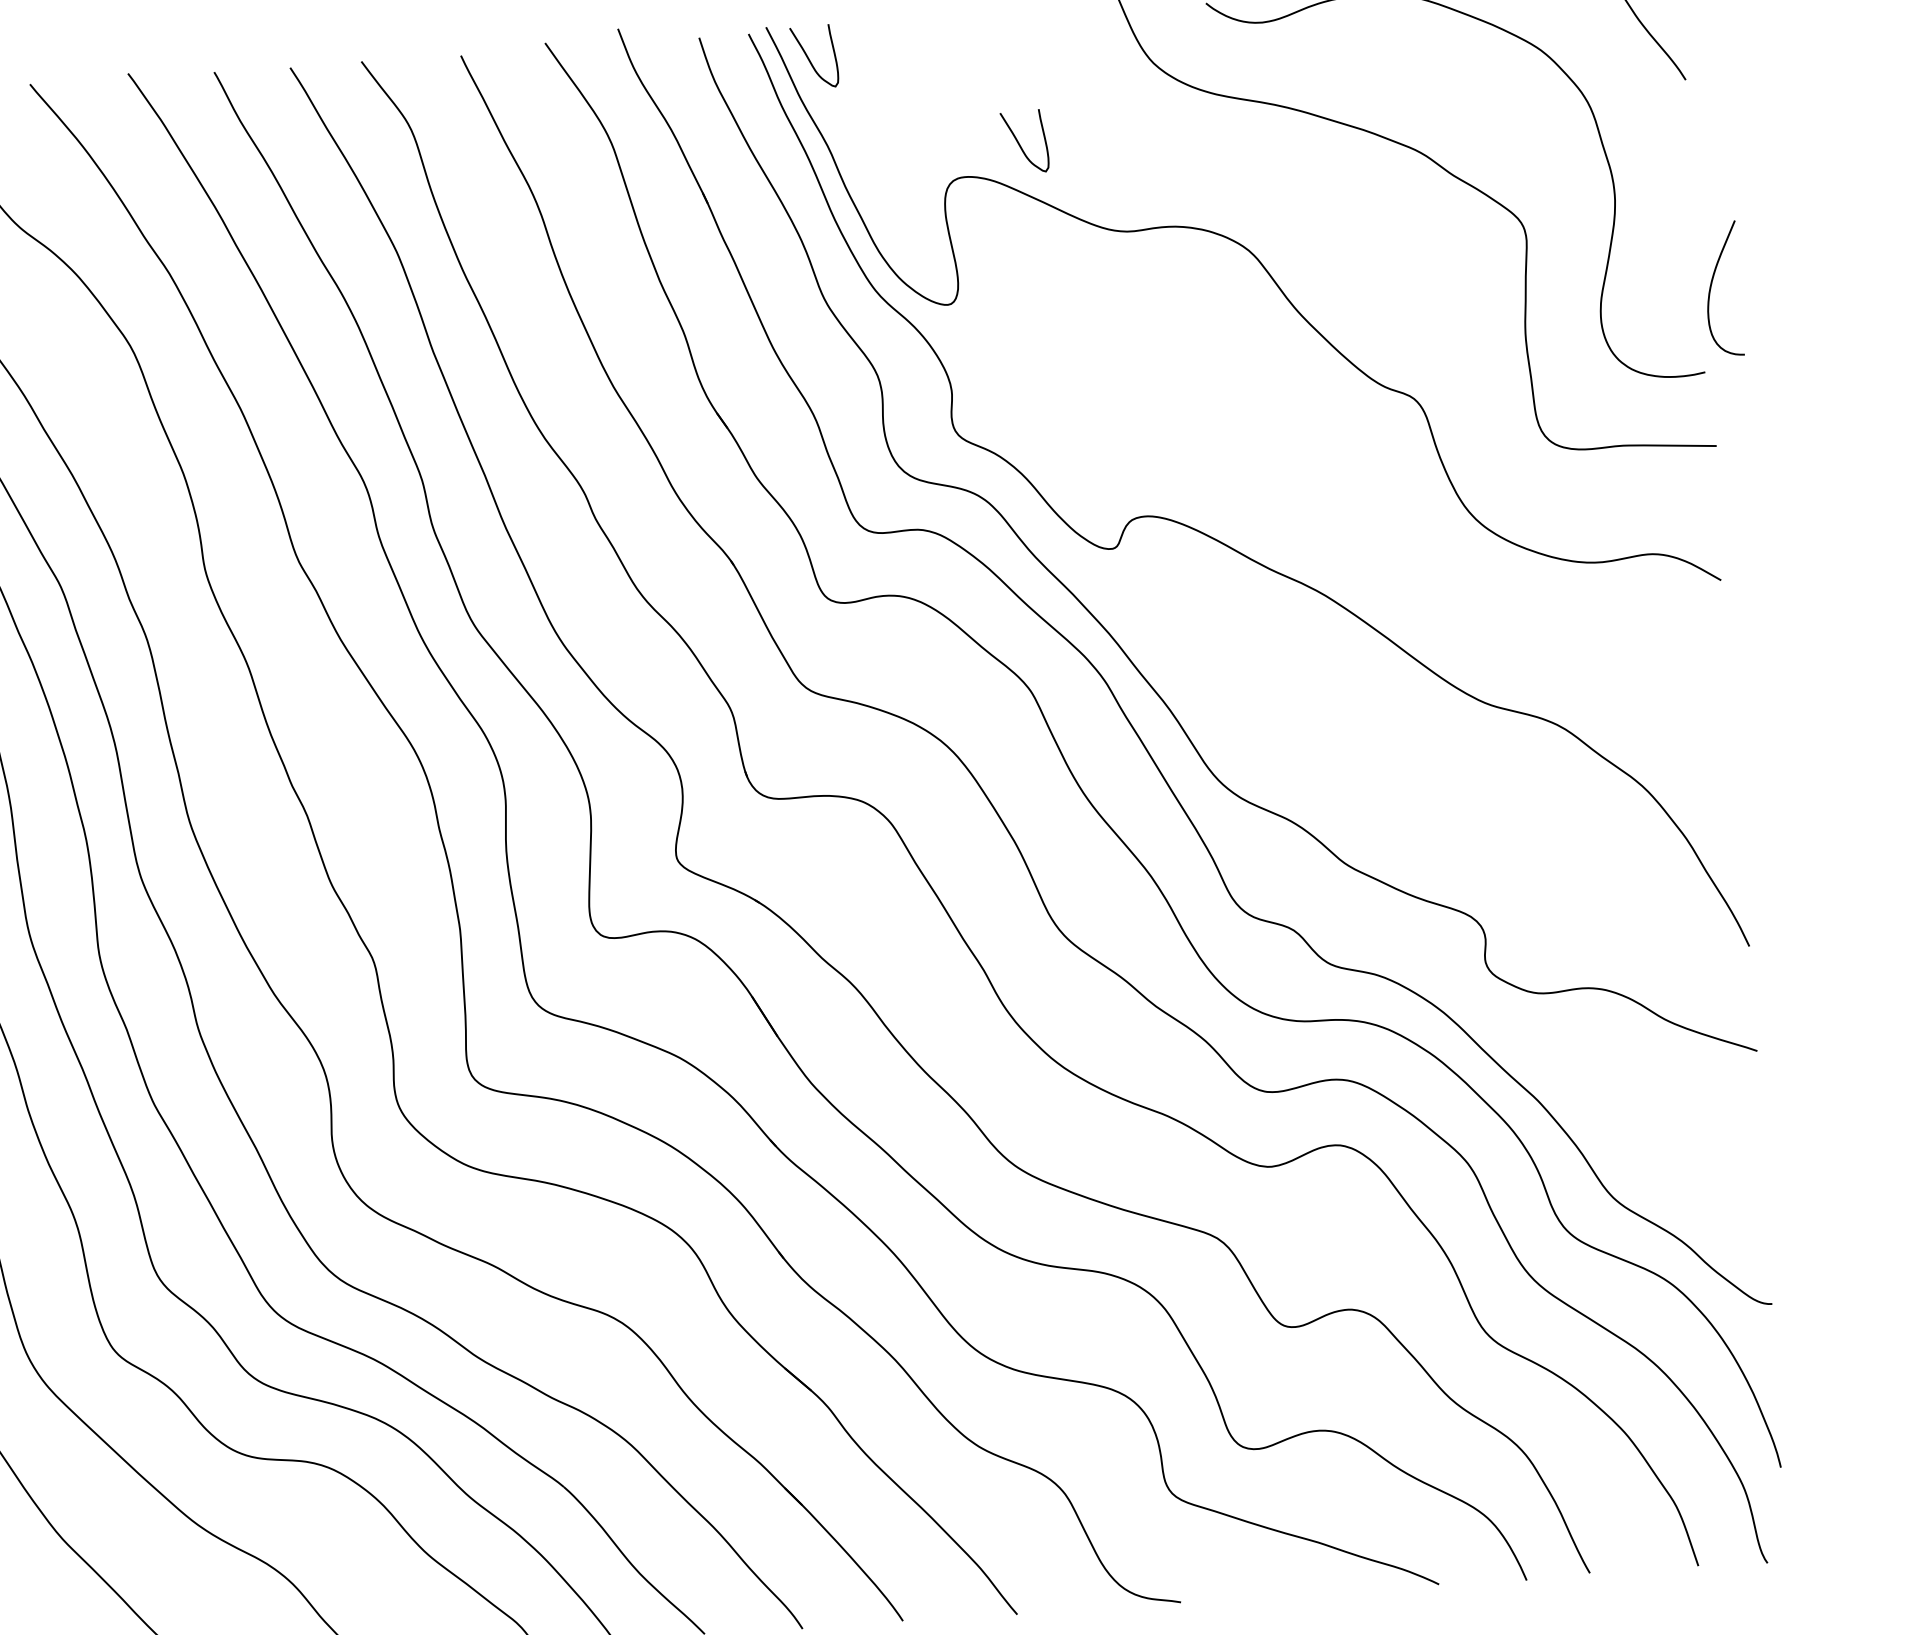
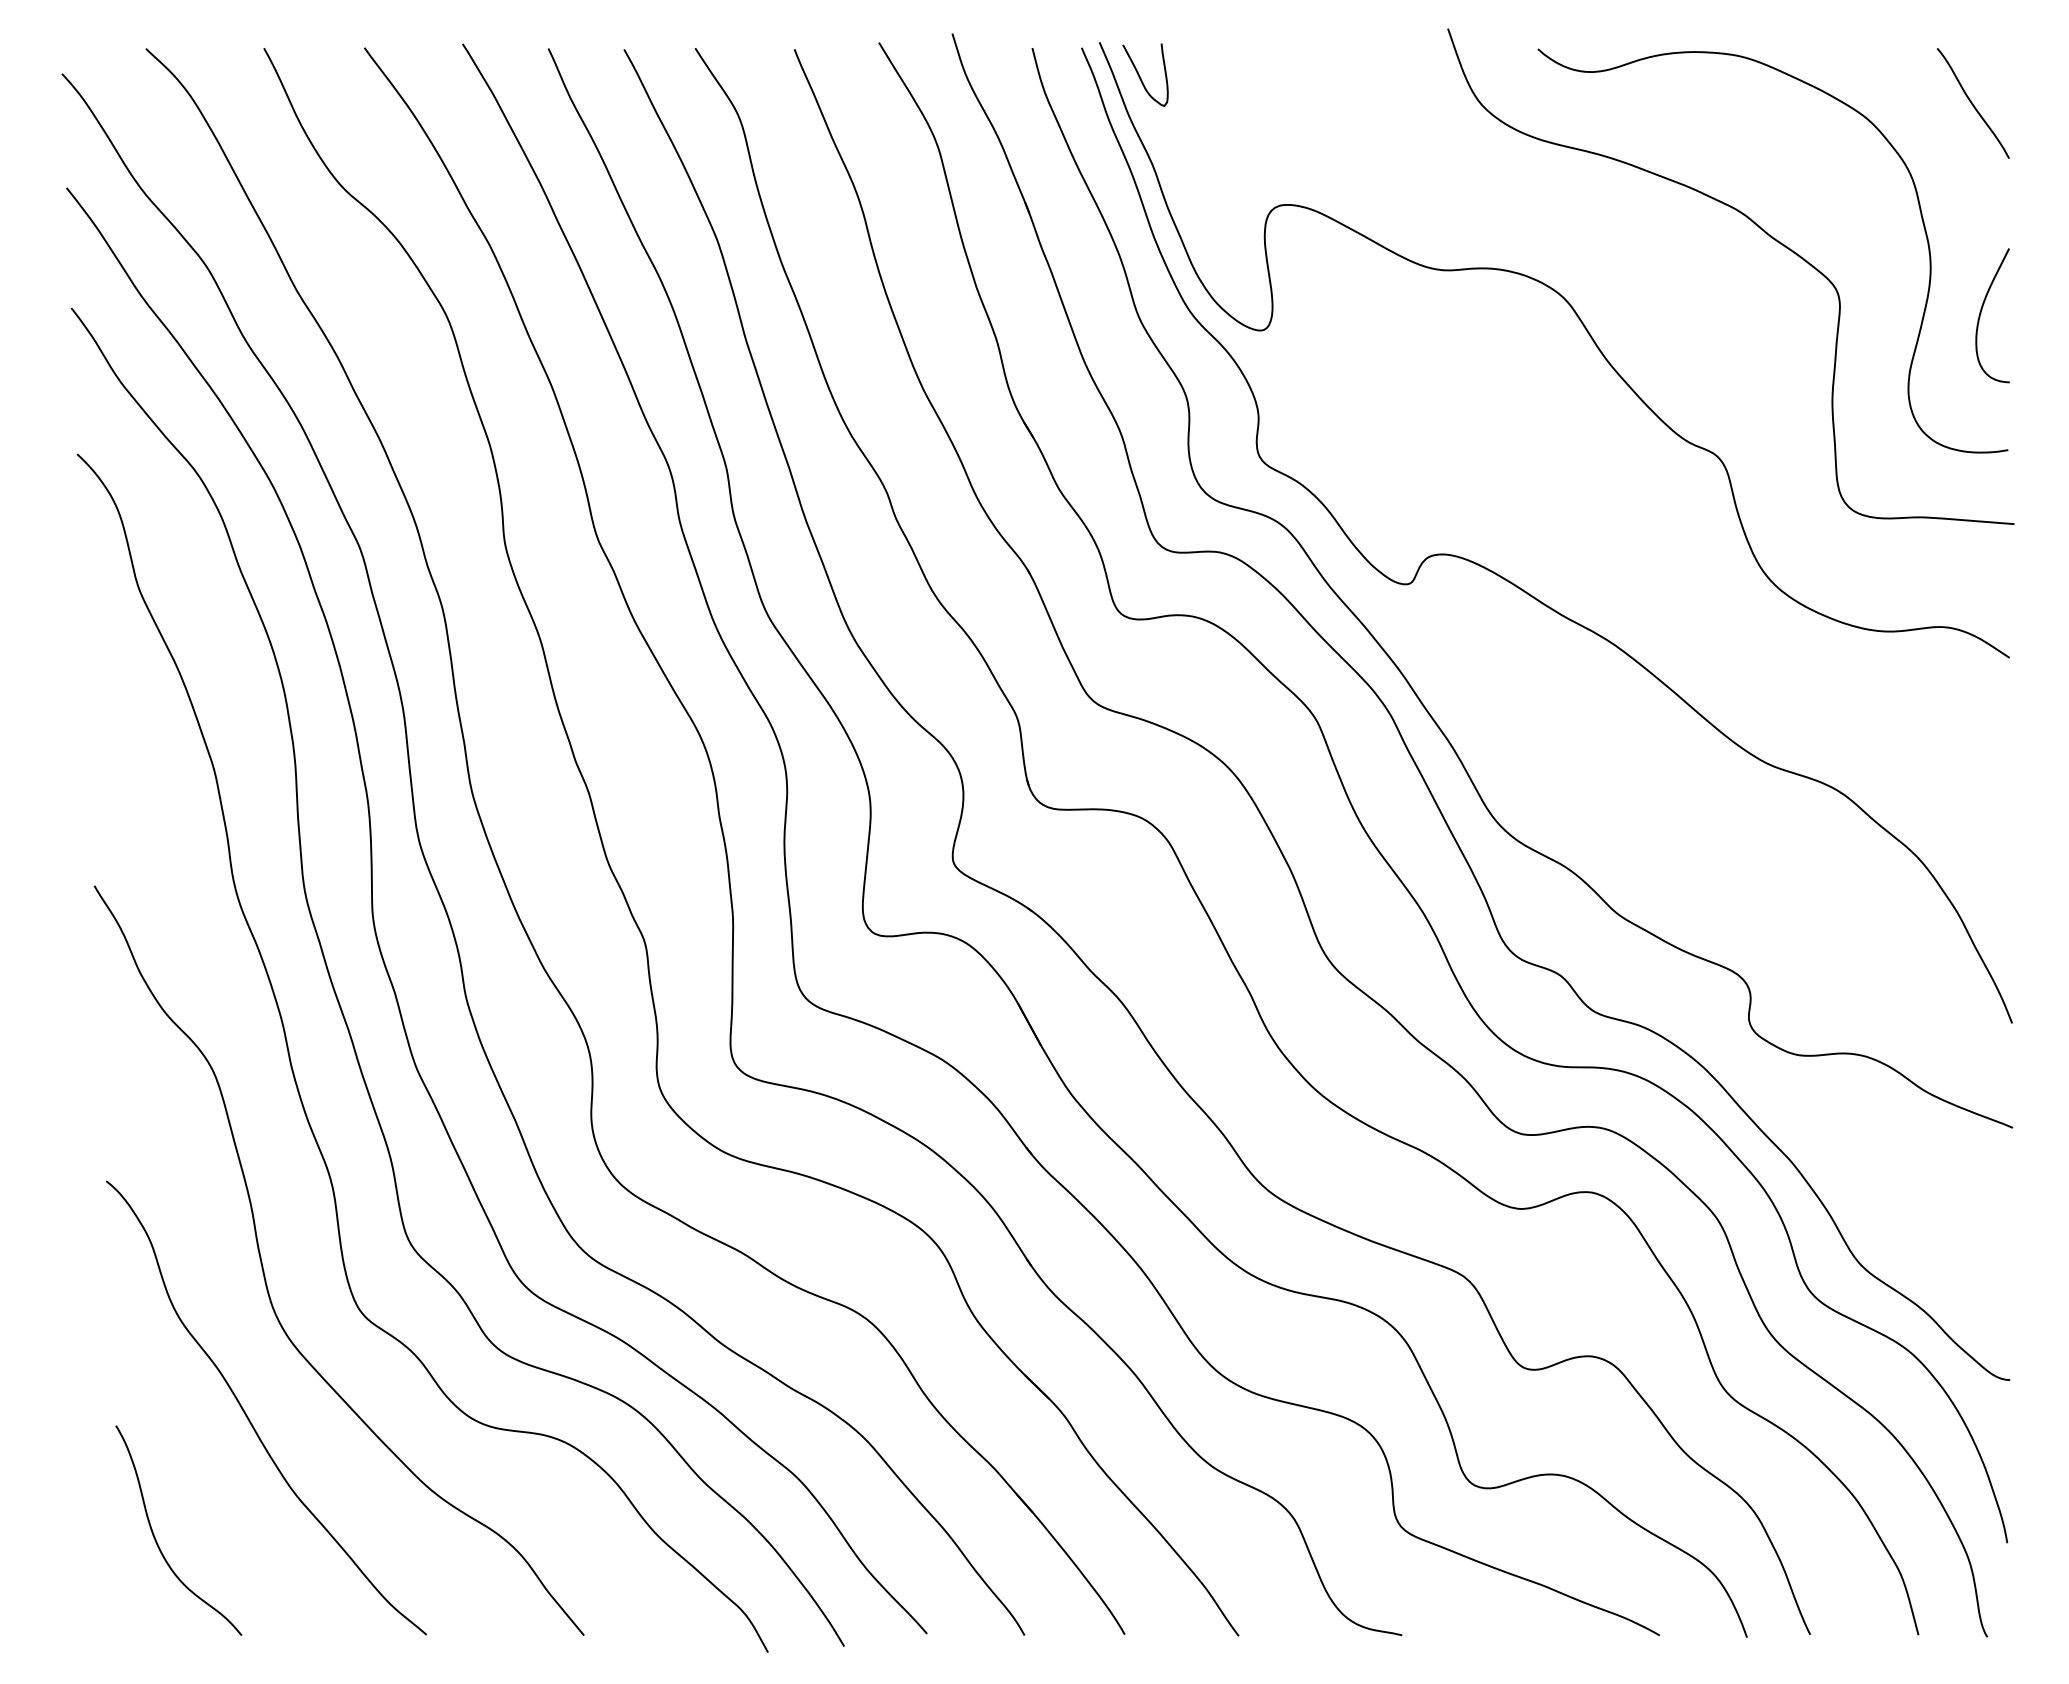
curve: (1019, 143) -> (1343, 175), removed
curve: (1712, 284) -> (1982, 310), moved

